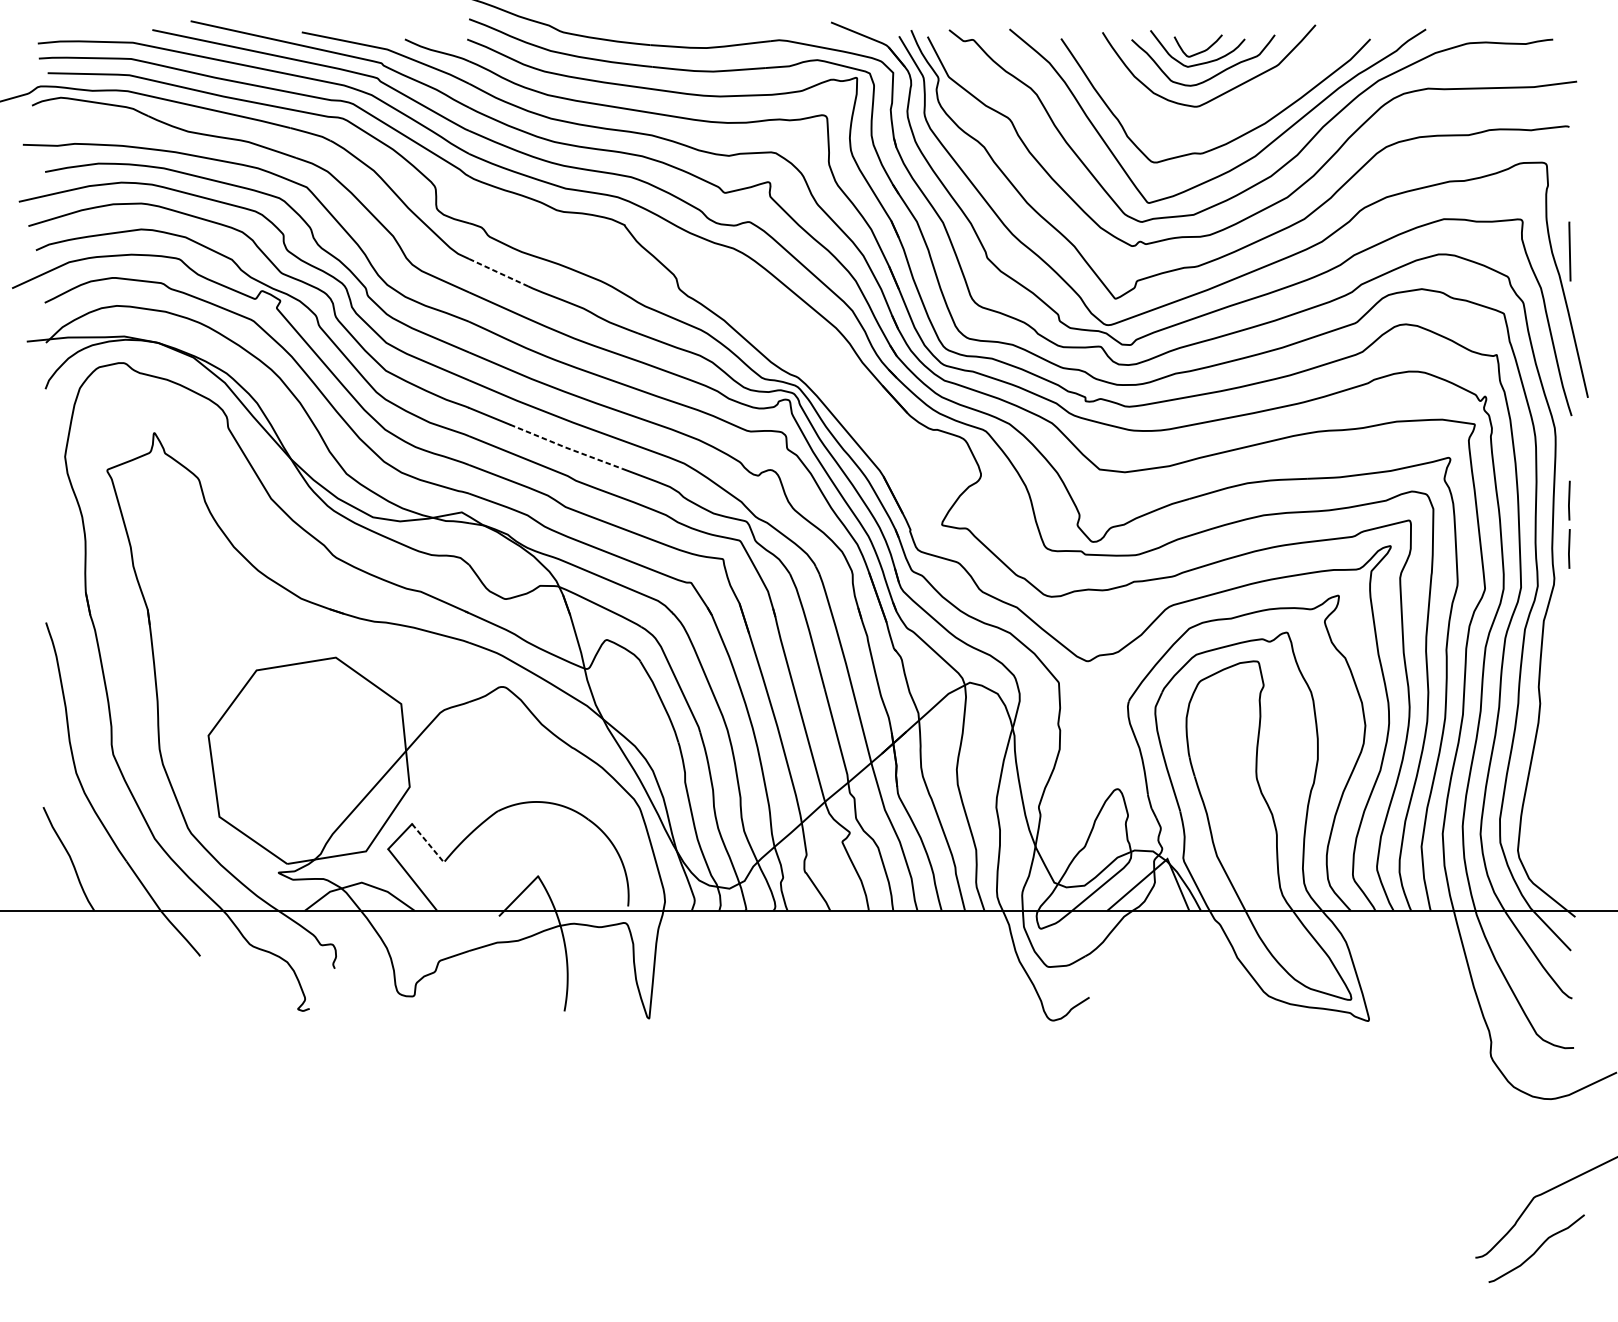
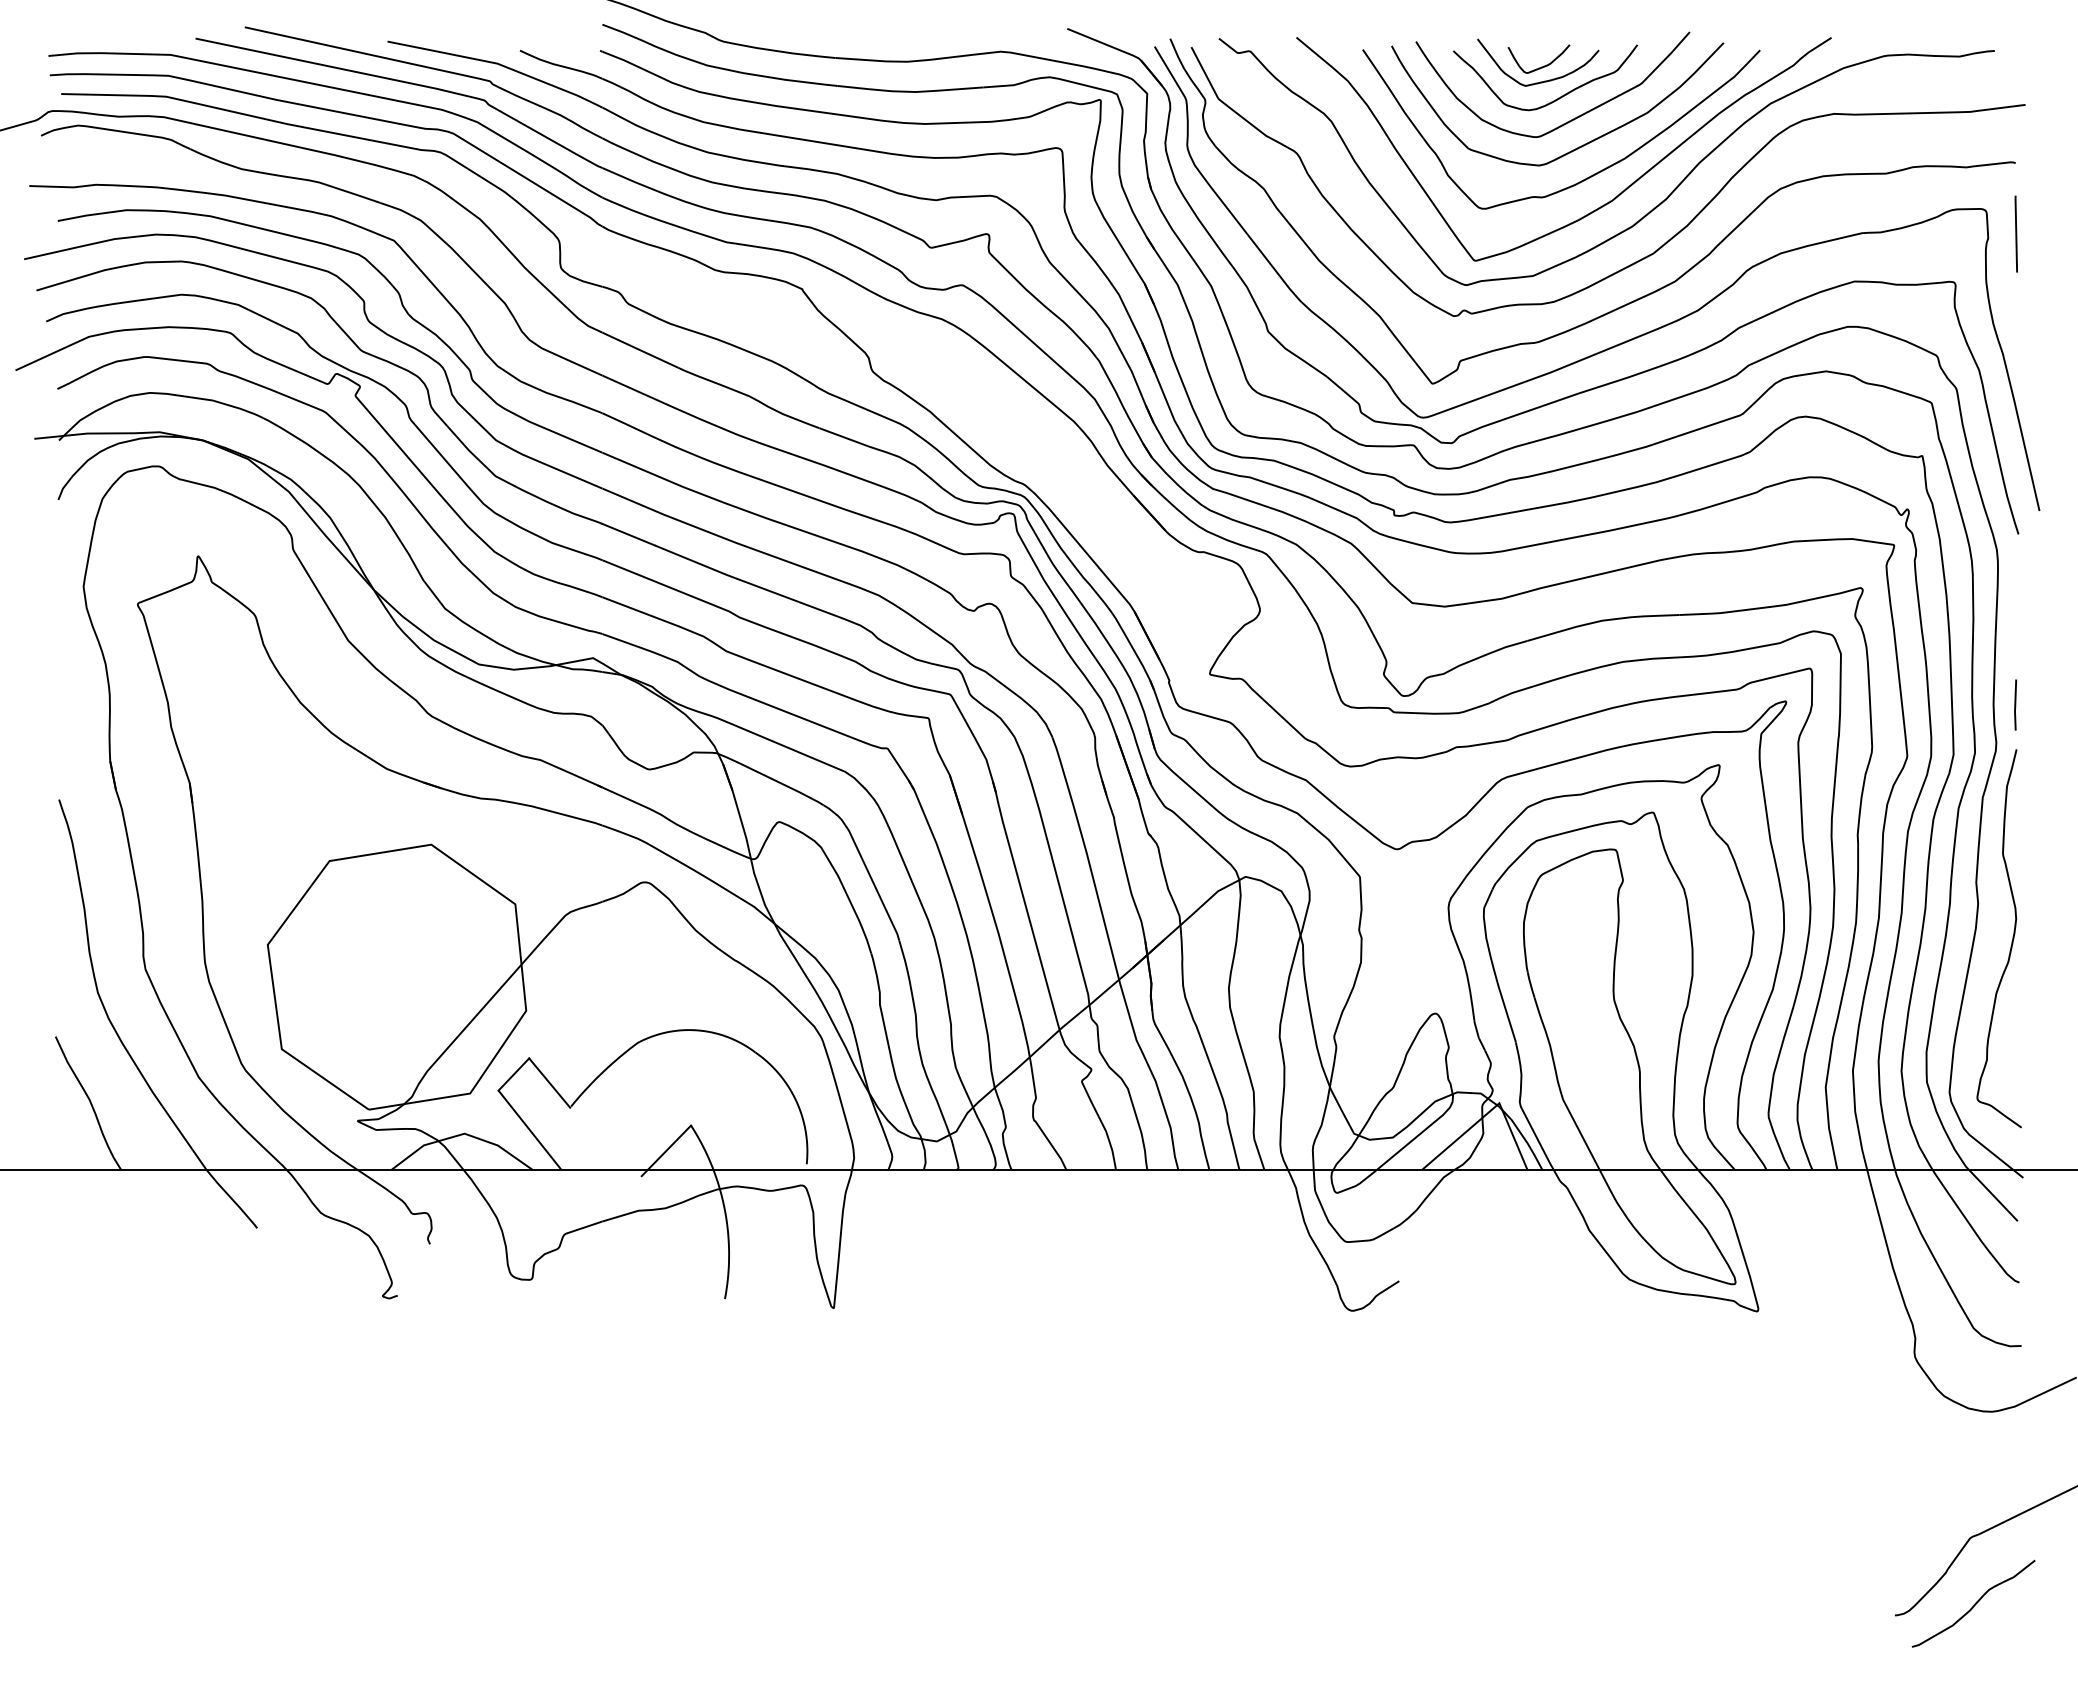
curve: (1229, 114) -> (1579, 146), added
line: (1569, 251) -> (2015, 233), moved
line: (497, 272) -> (639, 350), dashed -> solid
line: (565, 447) -> (726, 574), dashed -> solid
line: (1569, 500) -> (2015, 642), removed
curve: (1566, 733) -> (2011, 941), added
line: (428, 843) -> (550, 1083), dashed -> solid

